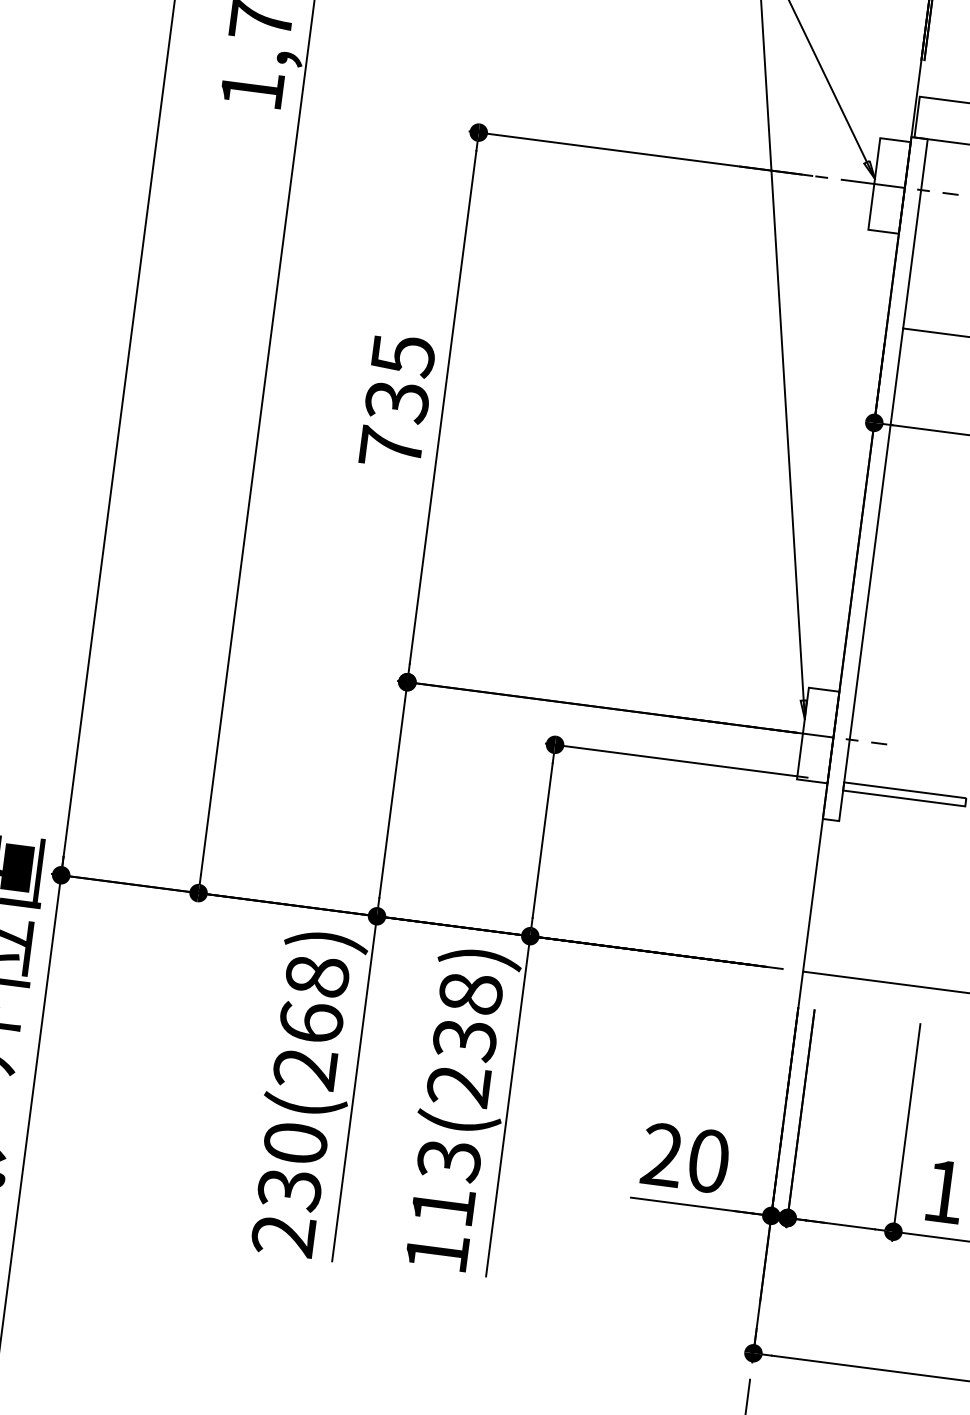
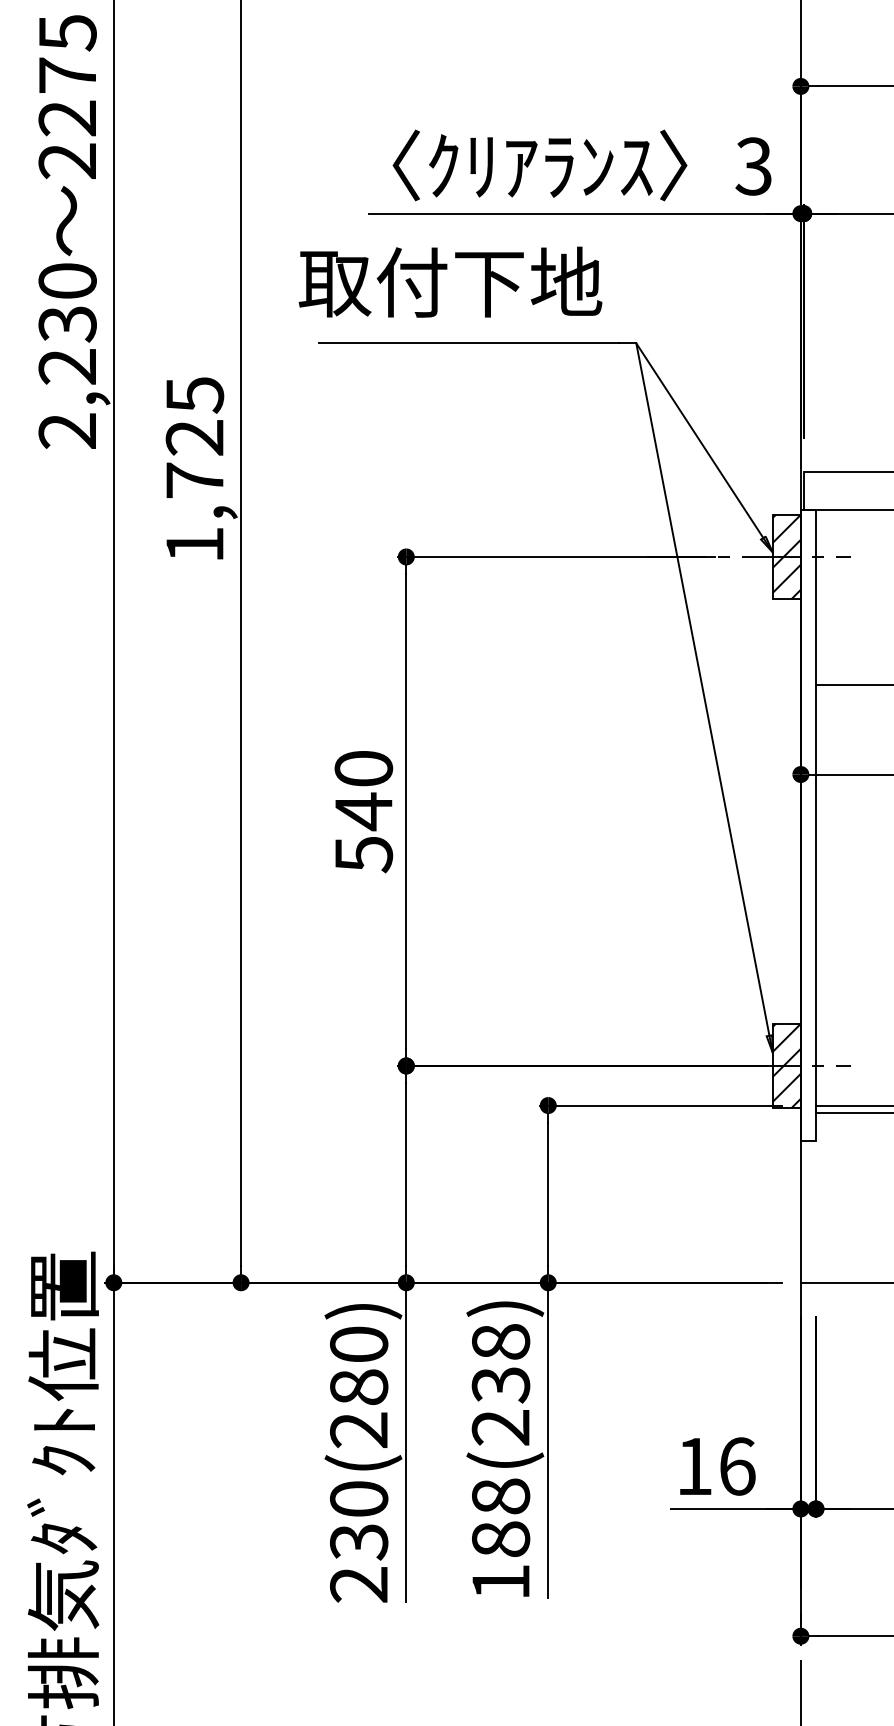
hatch: (889, 185) -> (786, 556), added
text: (396, 402) -> (363, 812), 735 -> 540
hatch: (817, 735) -> (786, 1065), added
text: (314, 999) -> (359, 1365), 230(268) -> 230(280)
text: (685, 1158) -> (715, 1466), 20 -> 16
text: (445, 1182) -> (500, 1517), 113(238) -> 188(238)

